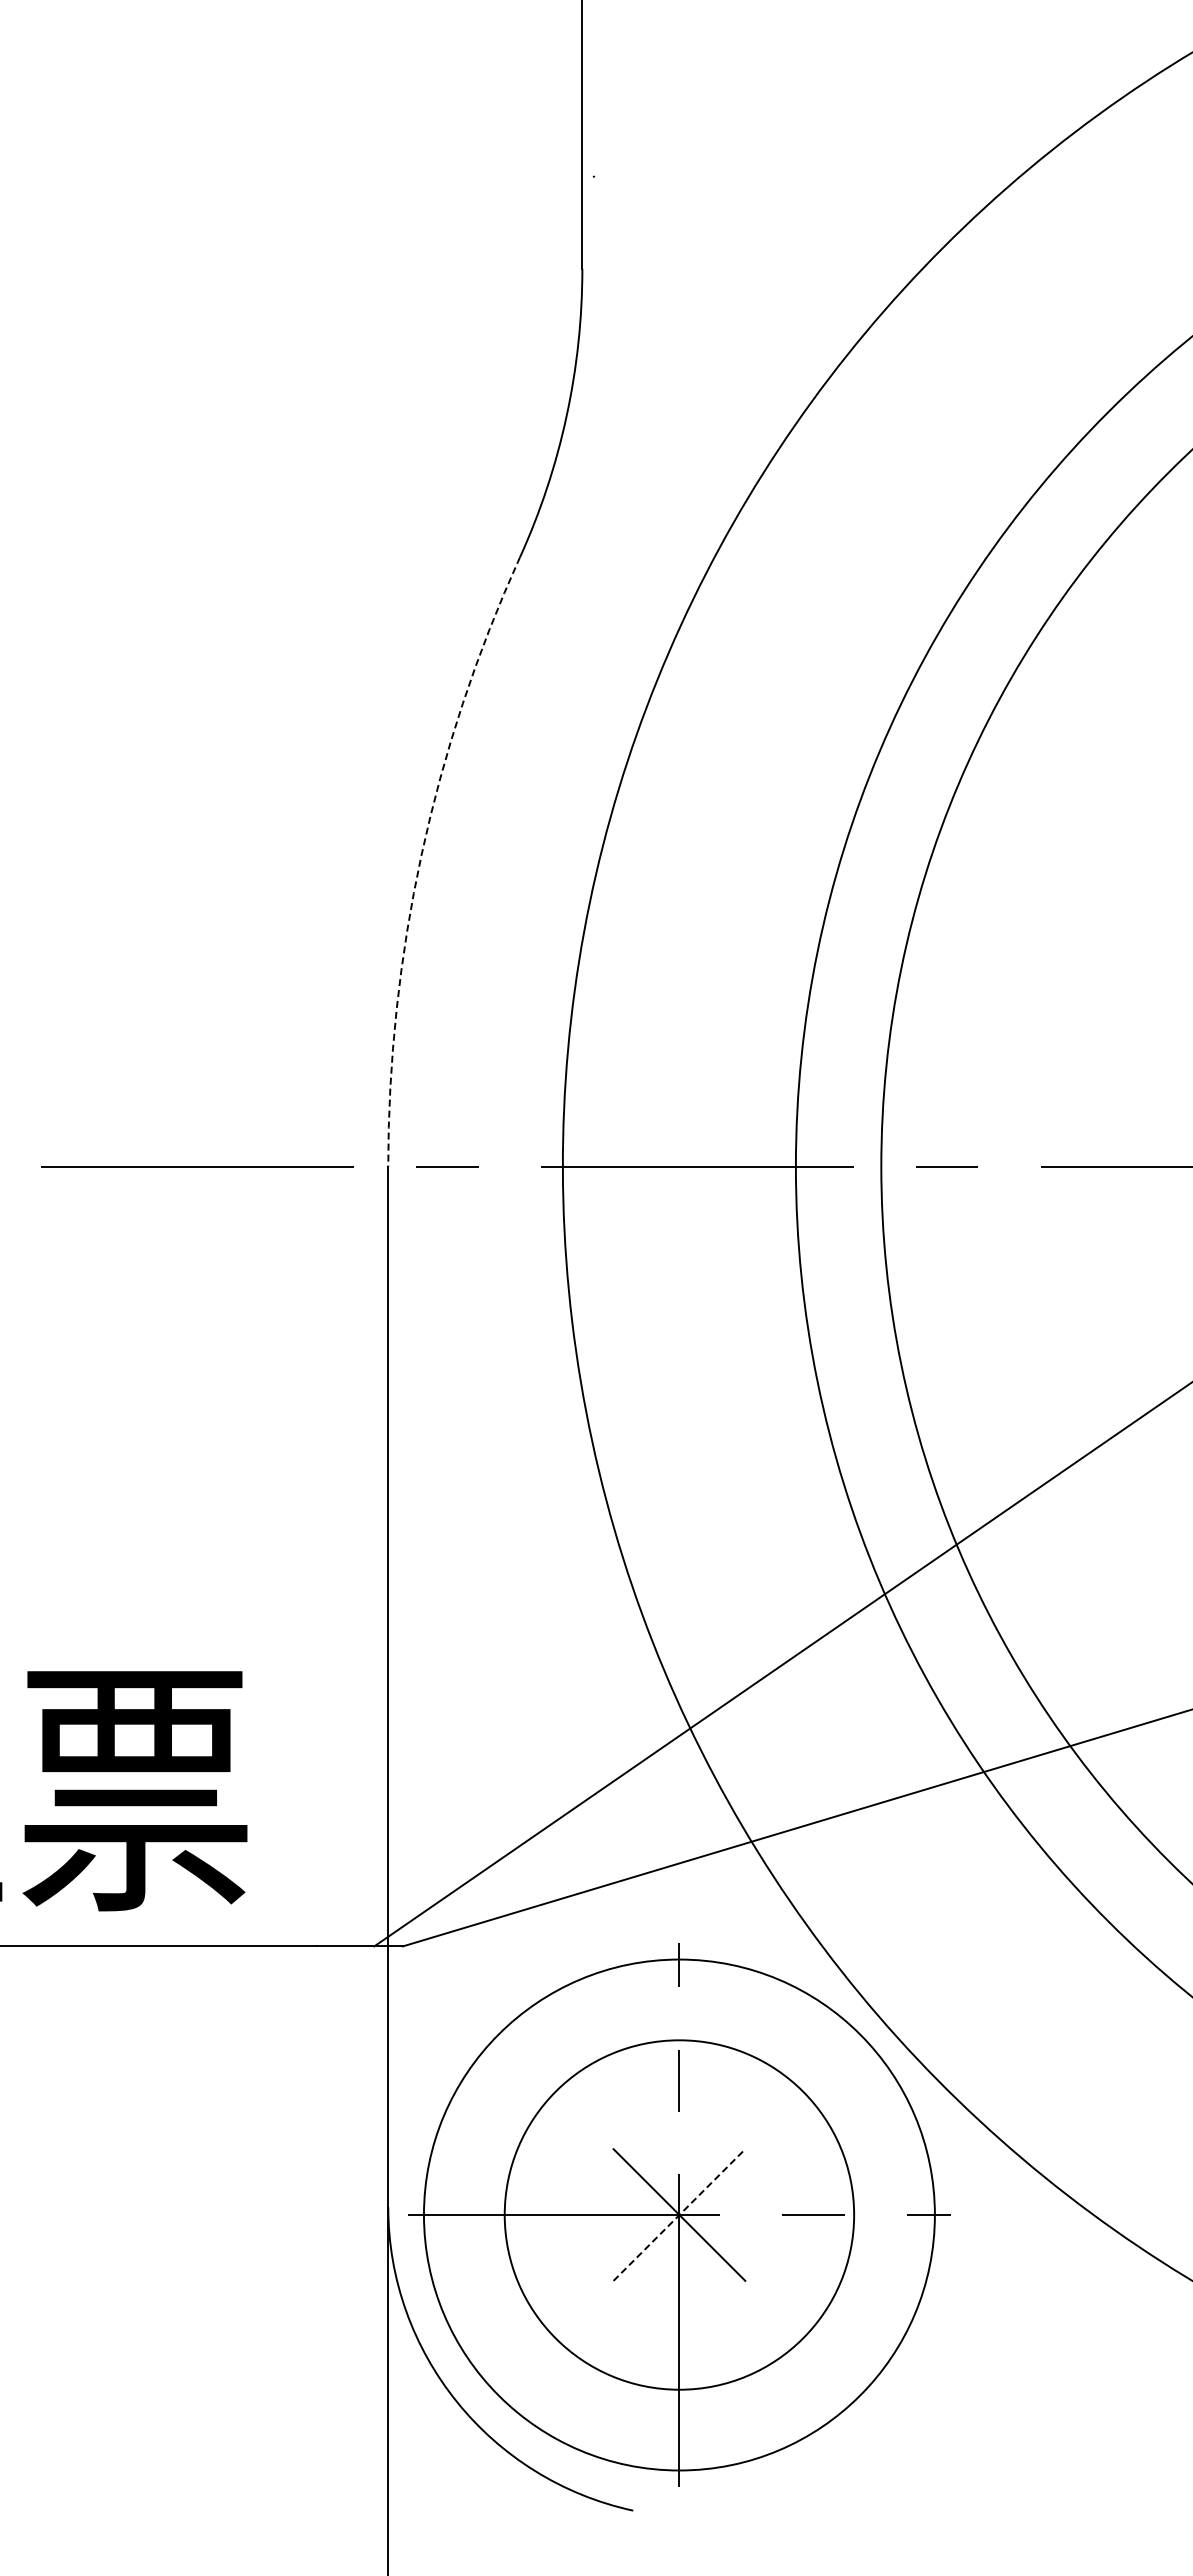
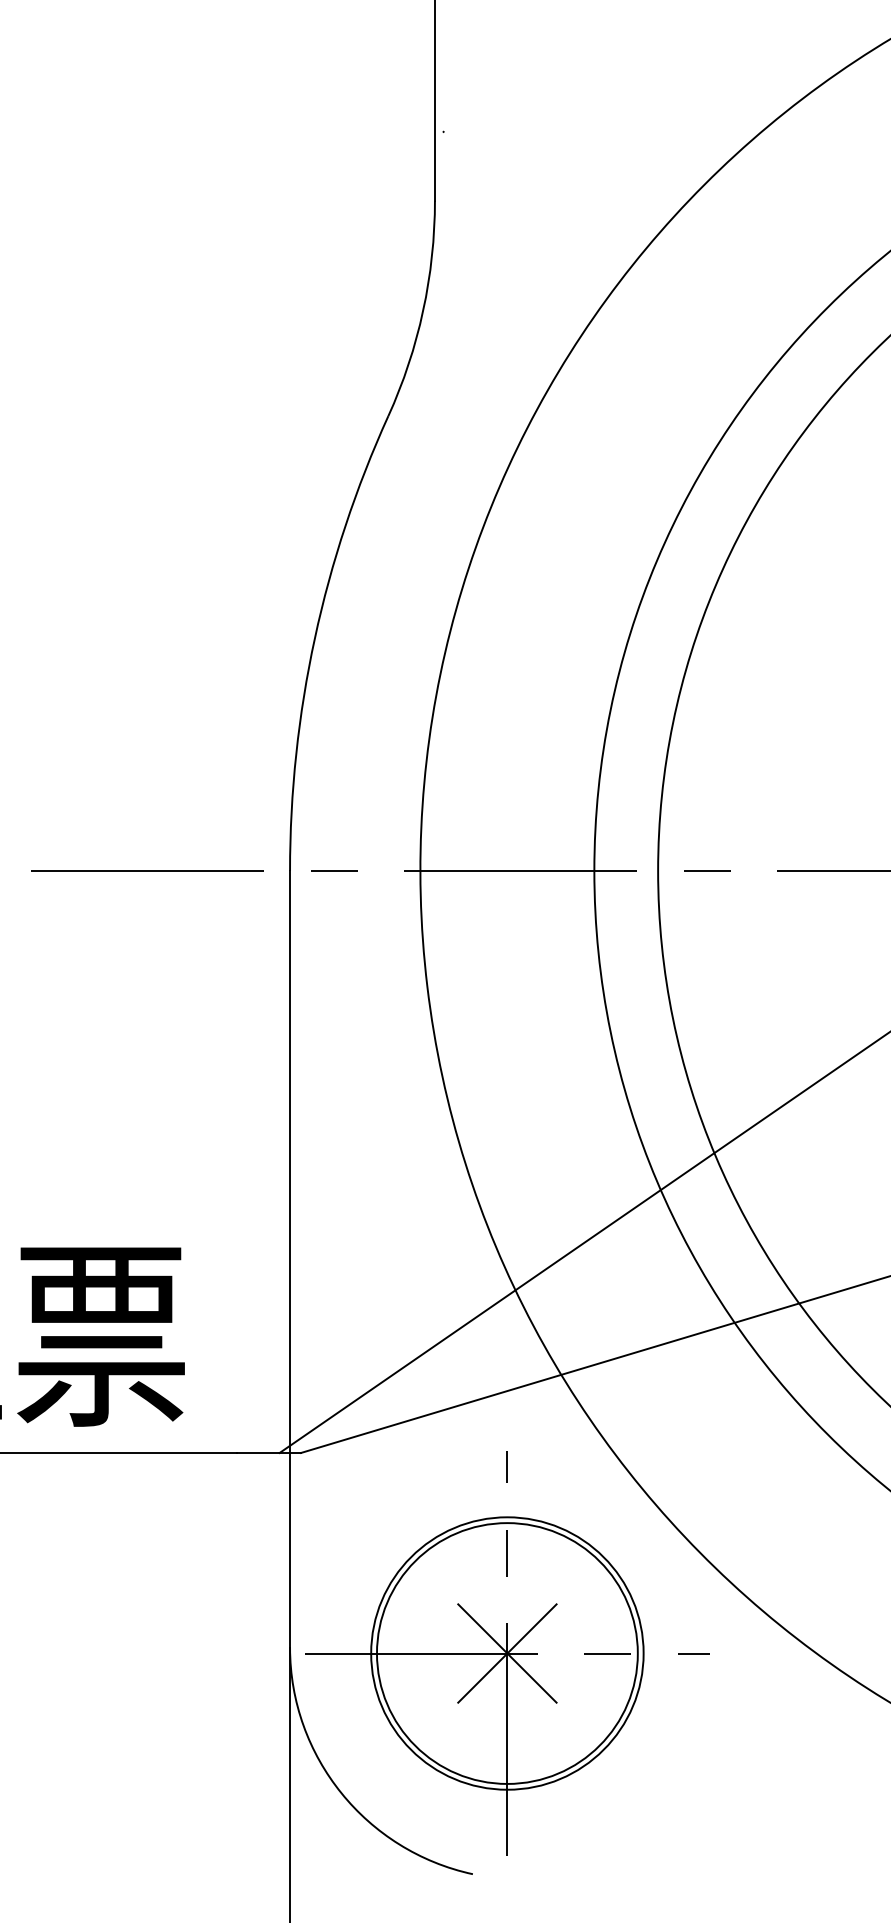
arc: (421, 855) -> (314, 638), dashed -> solid
circle: (678, 2214) -> (506, 1653), size x0.71
line: (679, 2214) -> (507, 1653), dashed -> solid

